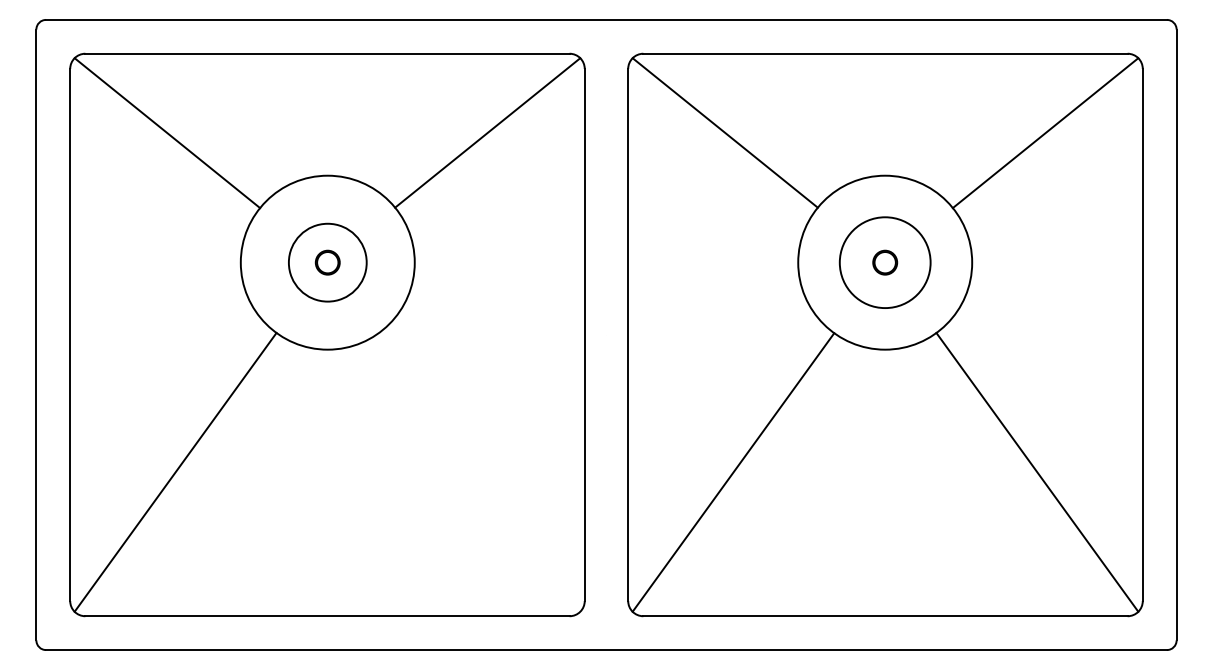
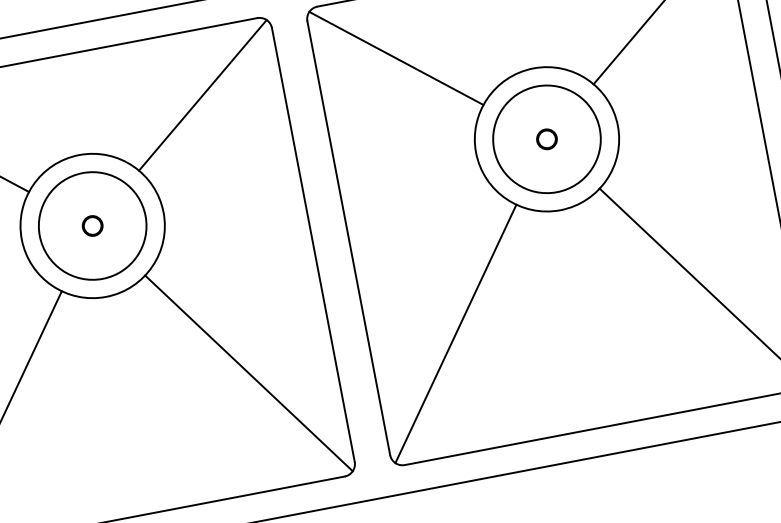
circle: (327, 262) -> (92, 225), size x1.67
circle: (885, 262) -> (547, 139), size x1.43
line: (479, 472) -> (248, 373), added

